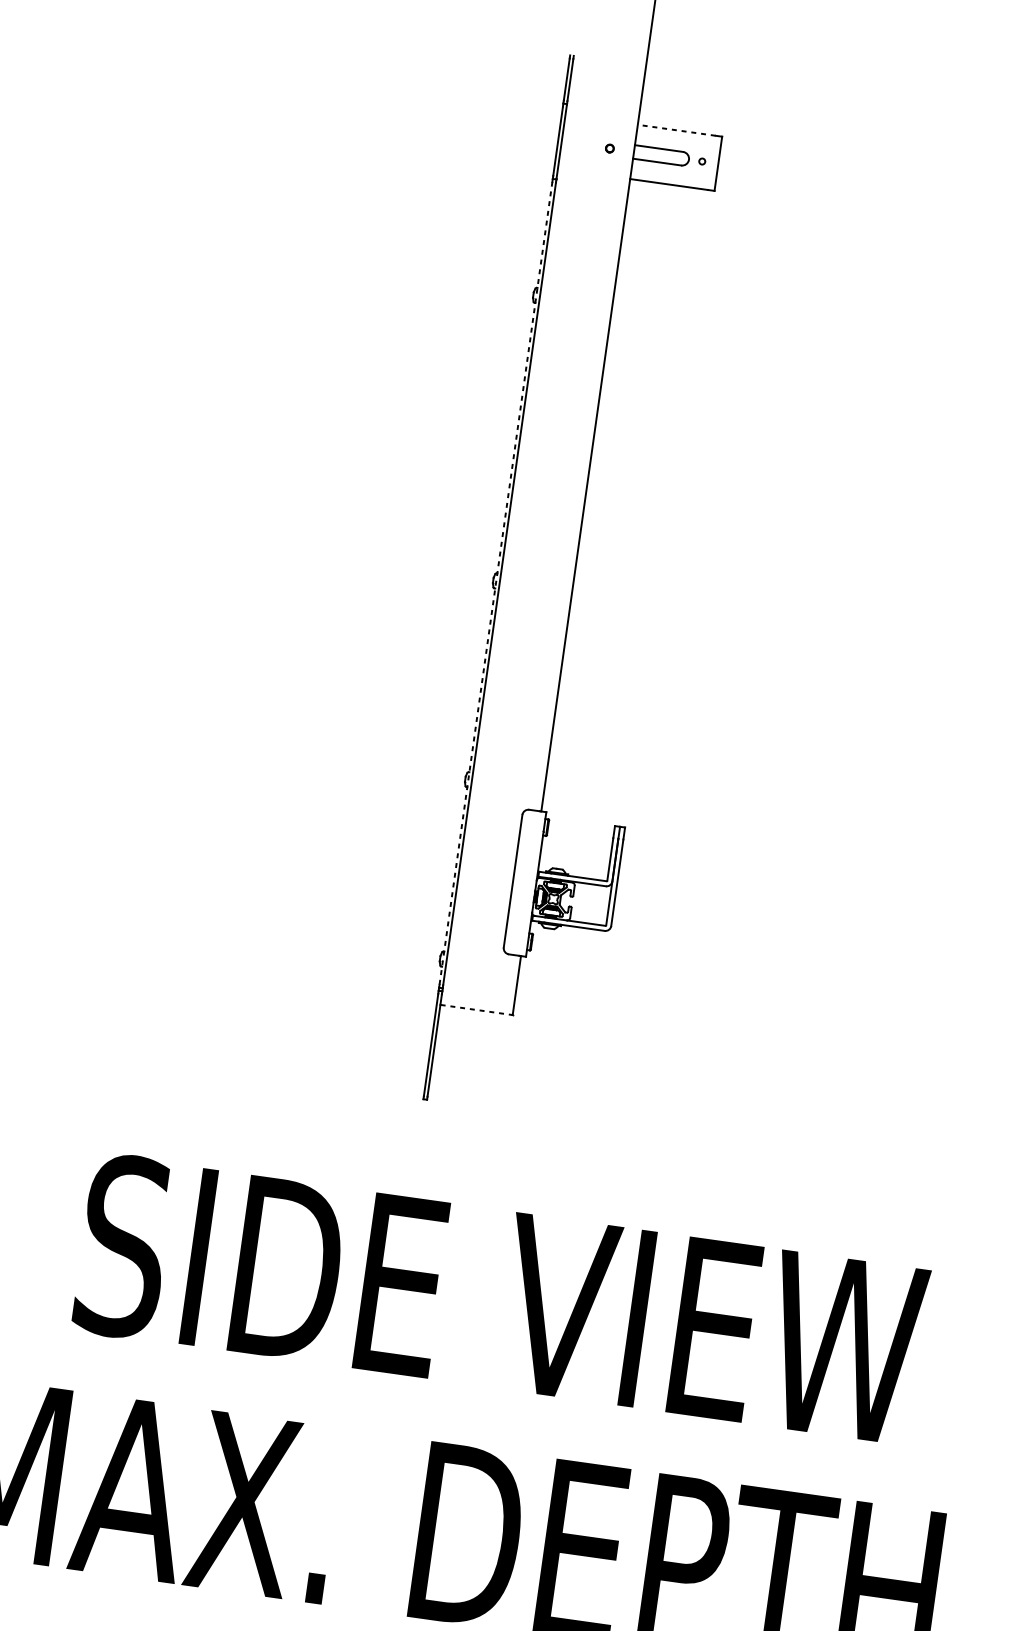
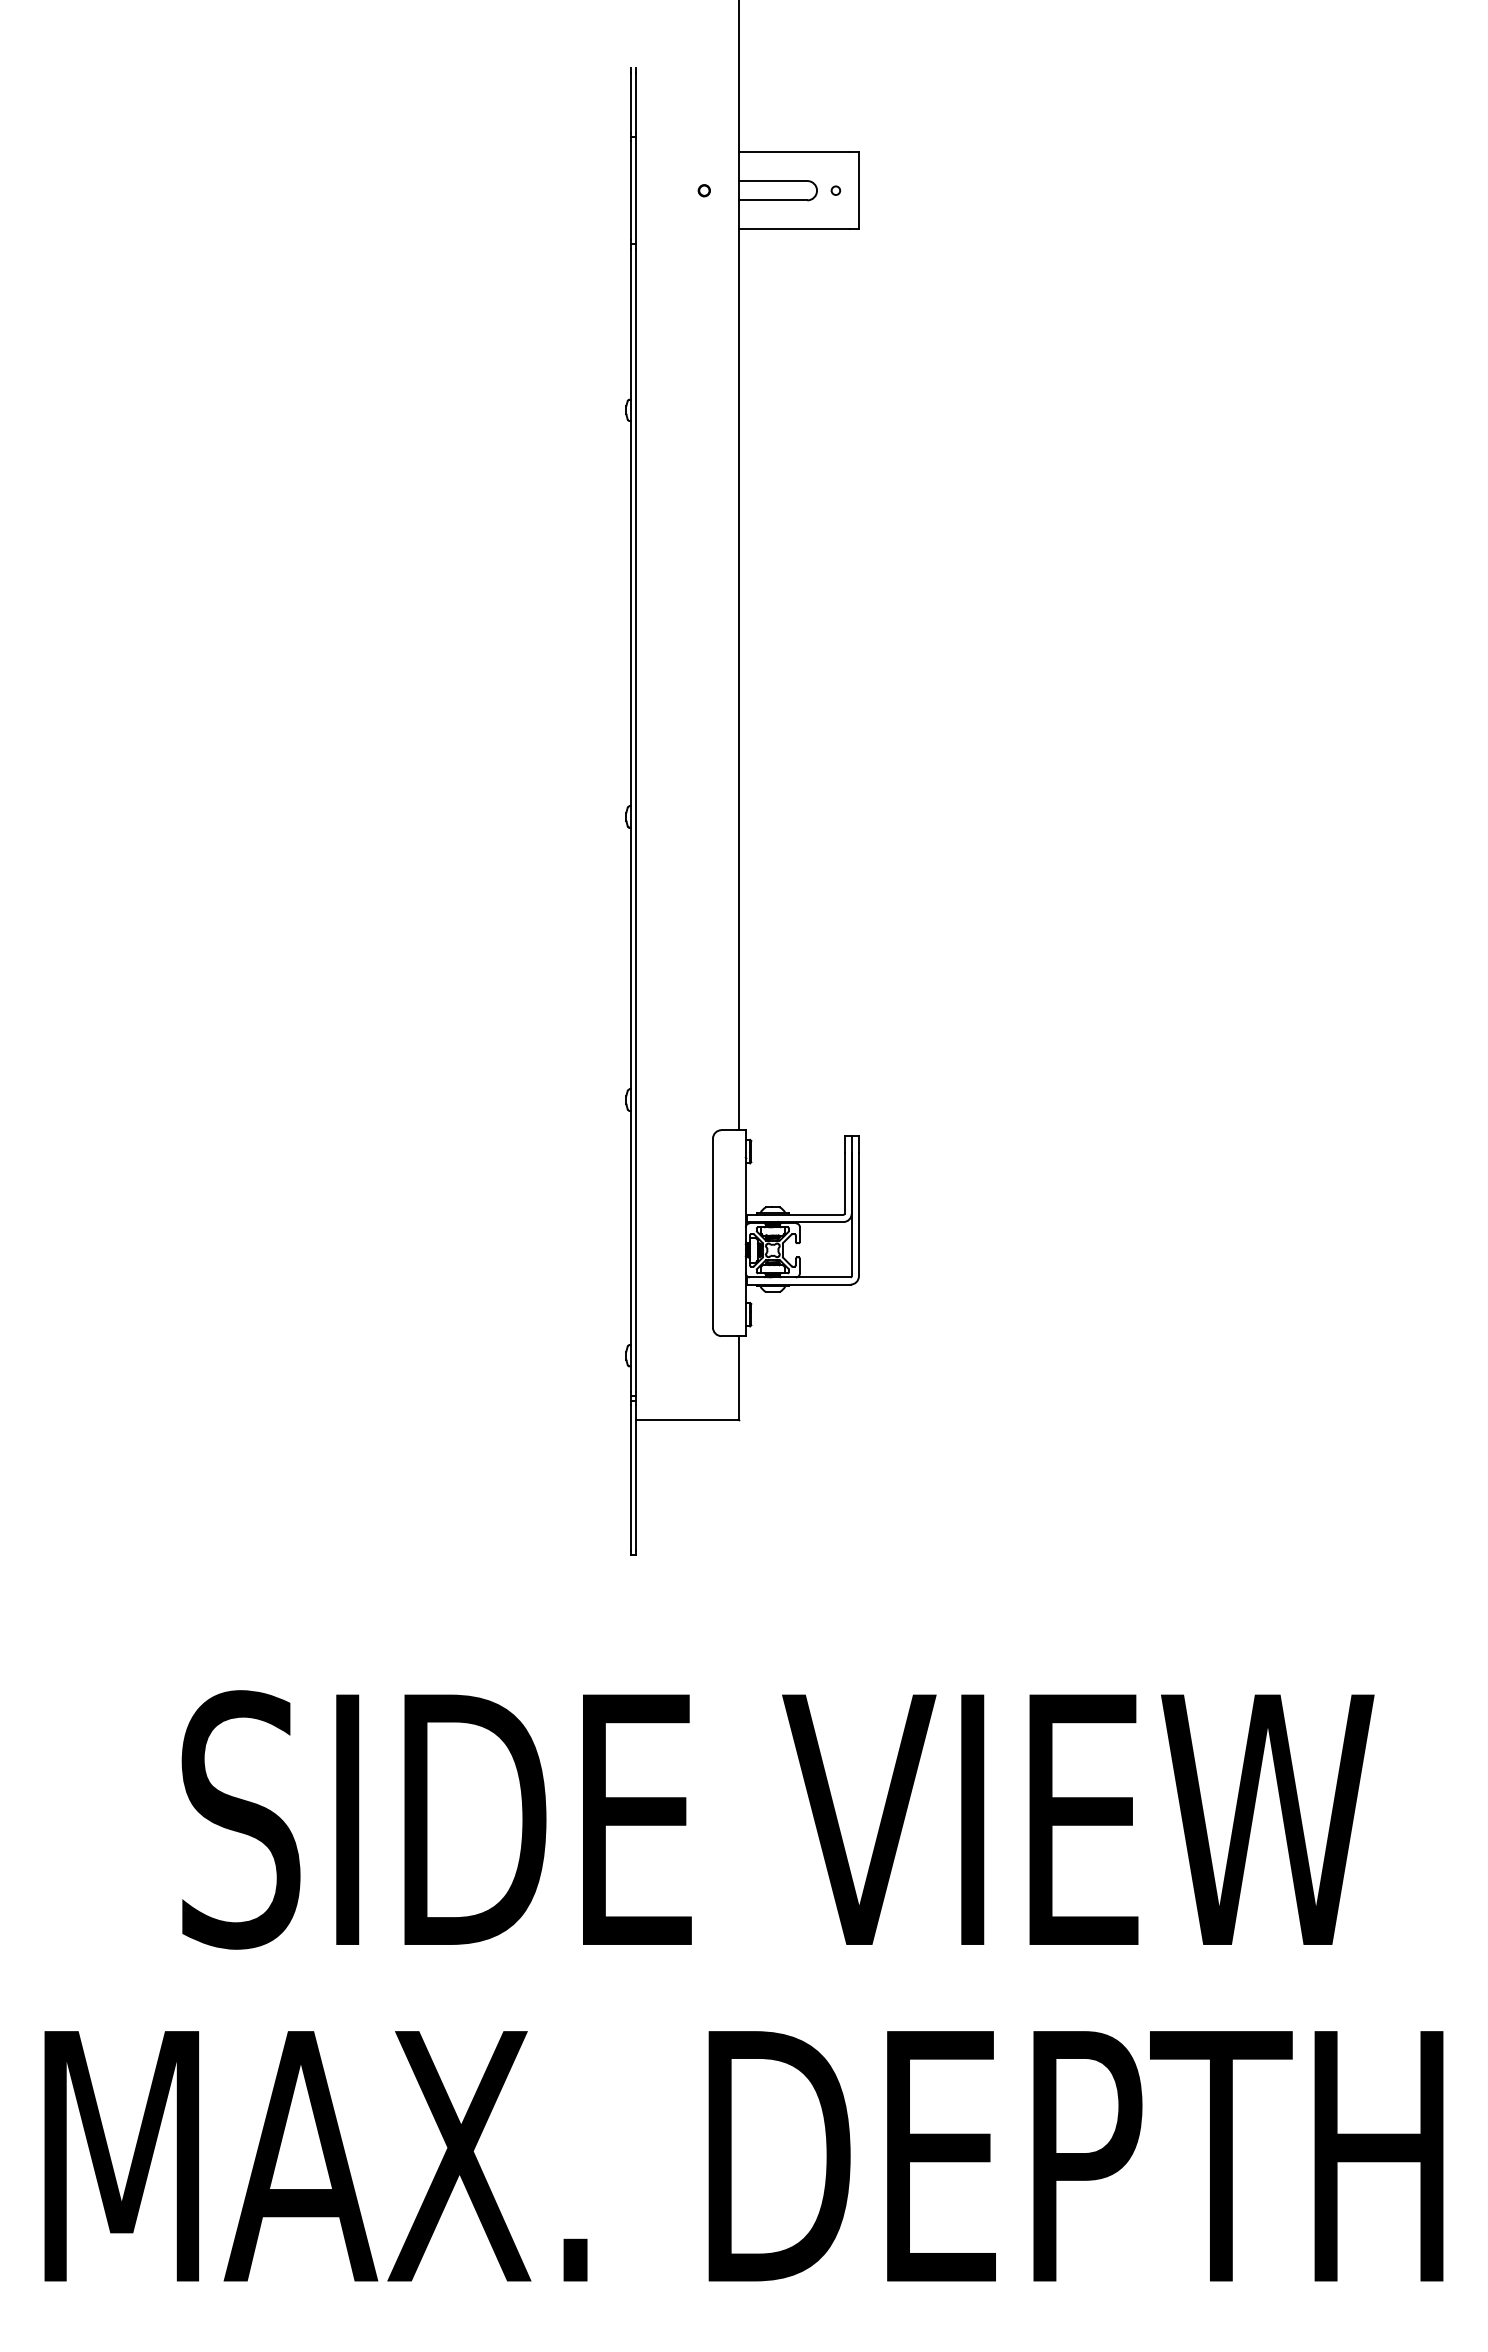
line: (676, 130) -> (793, 152), dashed -> solid
line: (495, 583) -> (630, 820), dashed -> solid
line: (476, 1010) -> (687, 1420), dashed -> solid

